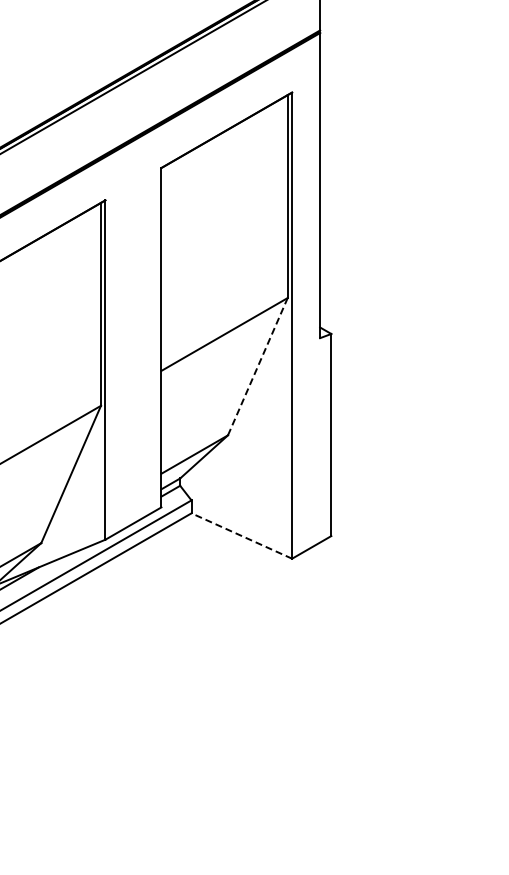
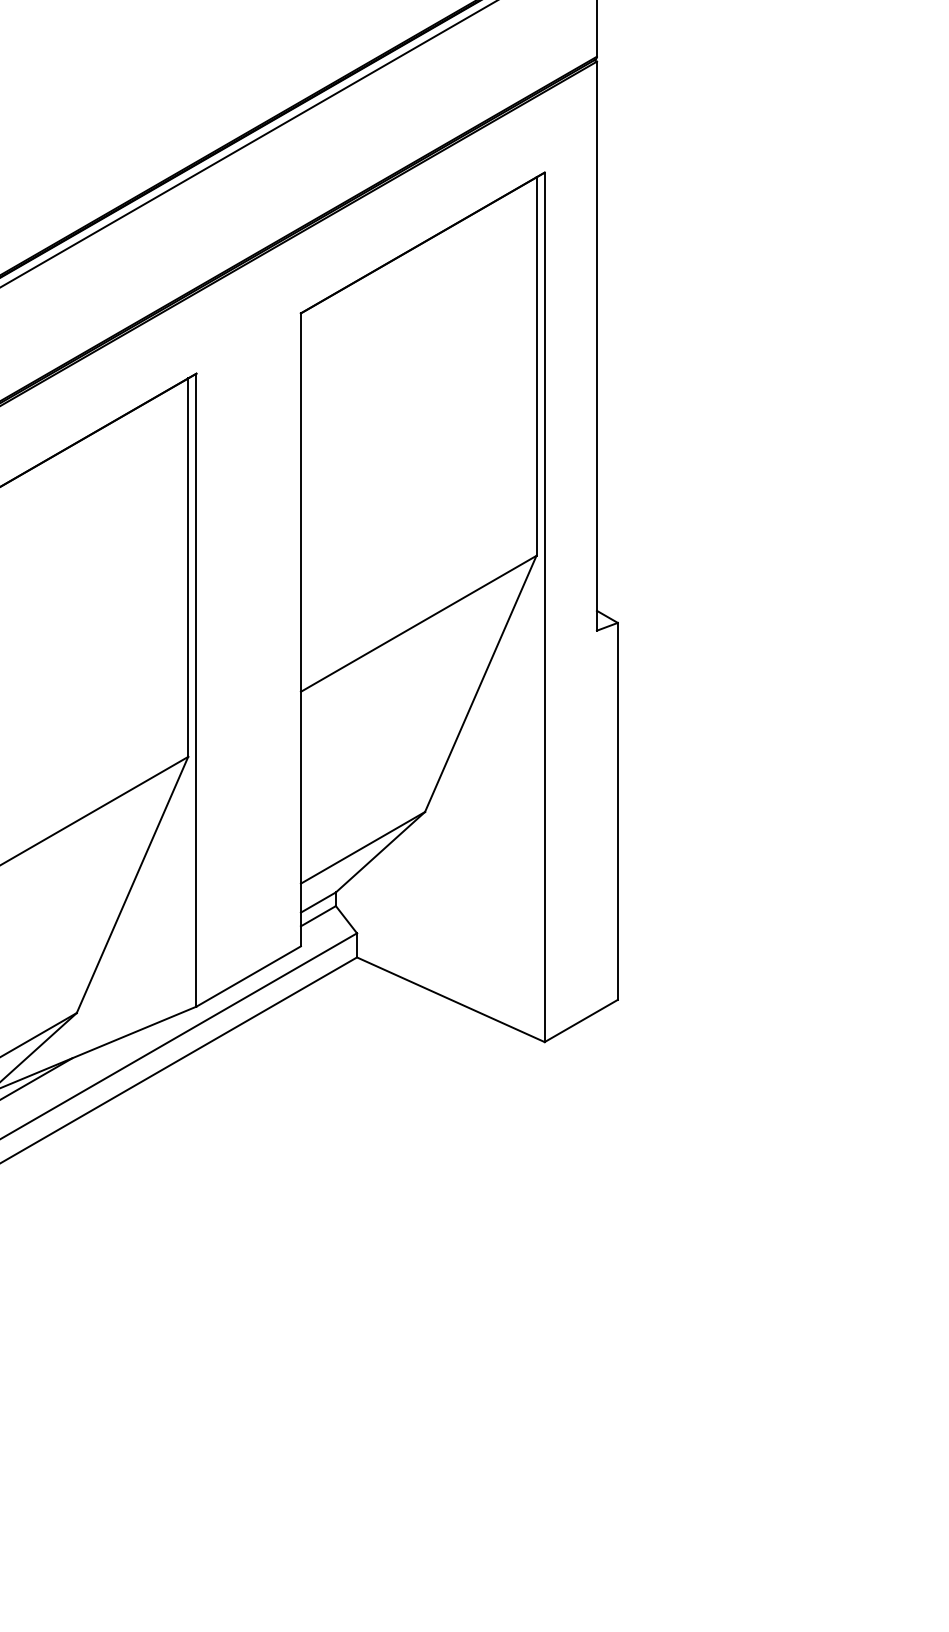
line: (257, 366) -> (480, 683), dashed -> solid
line: (241, 535) -> (450, 998), dashed -> solid

